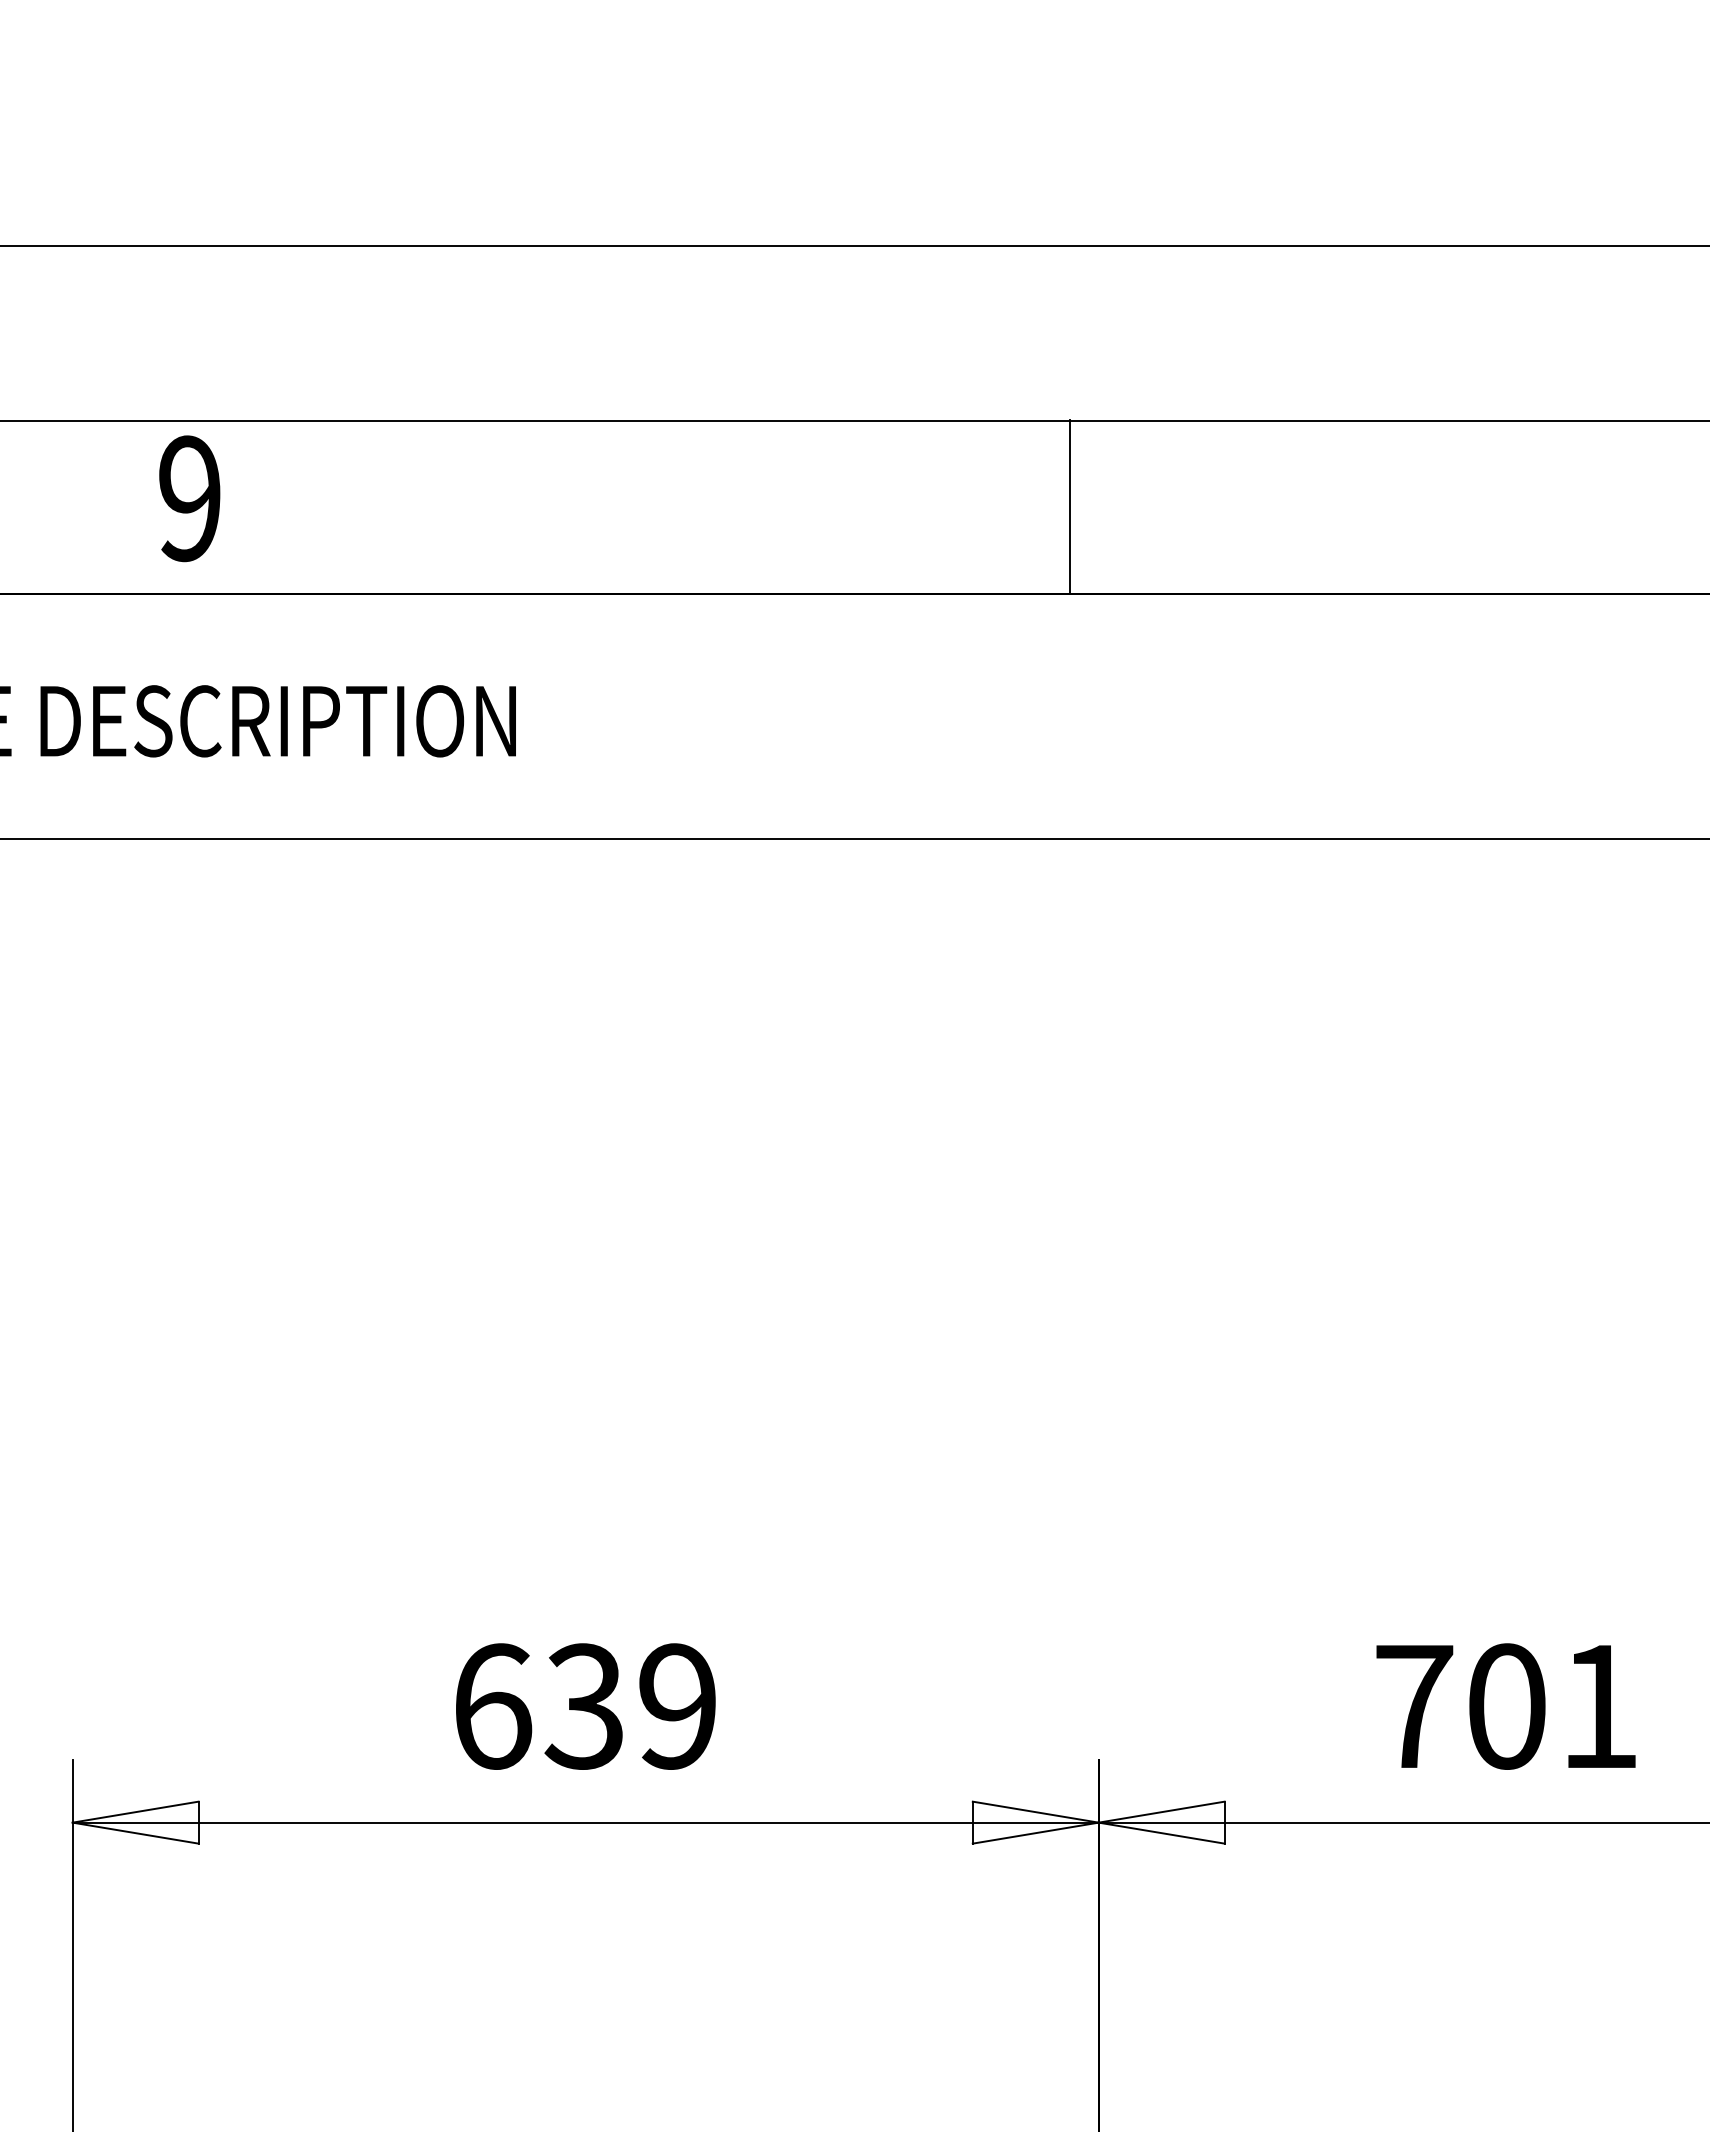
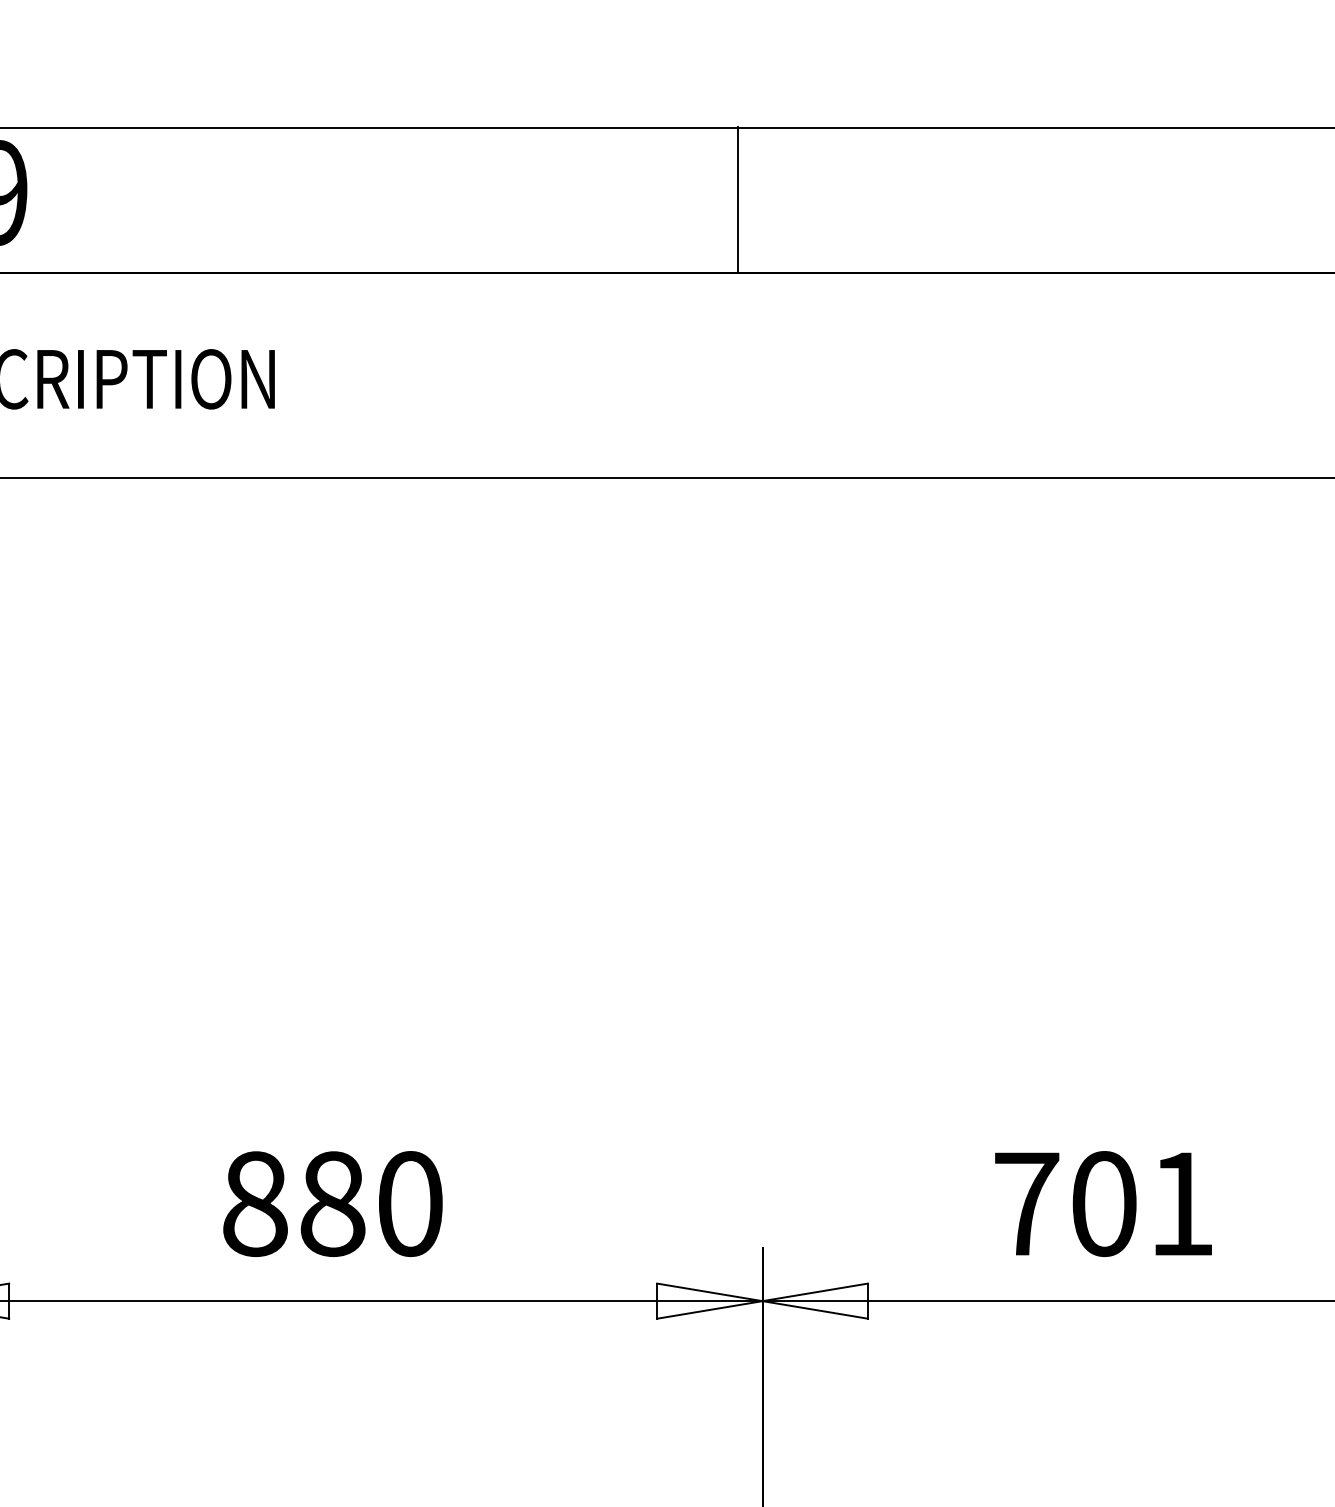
text: (585, 1706) -> (333, 1203), 639 -> 880

